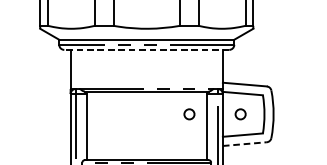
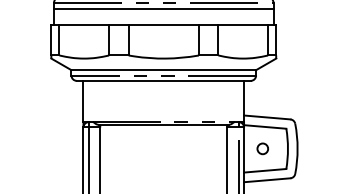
line: (146, 49) -> (163, 80), dashed -> solid
circle: (189, 114) -> (208, 148), removed
line: (245, 144) -> (267, 180), dashed -> solid

